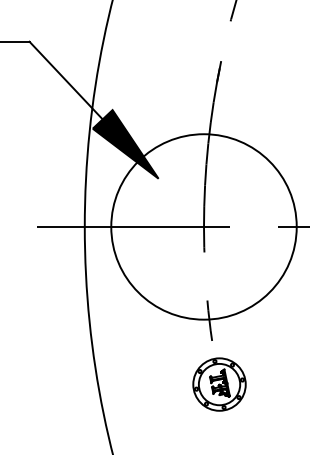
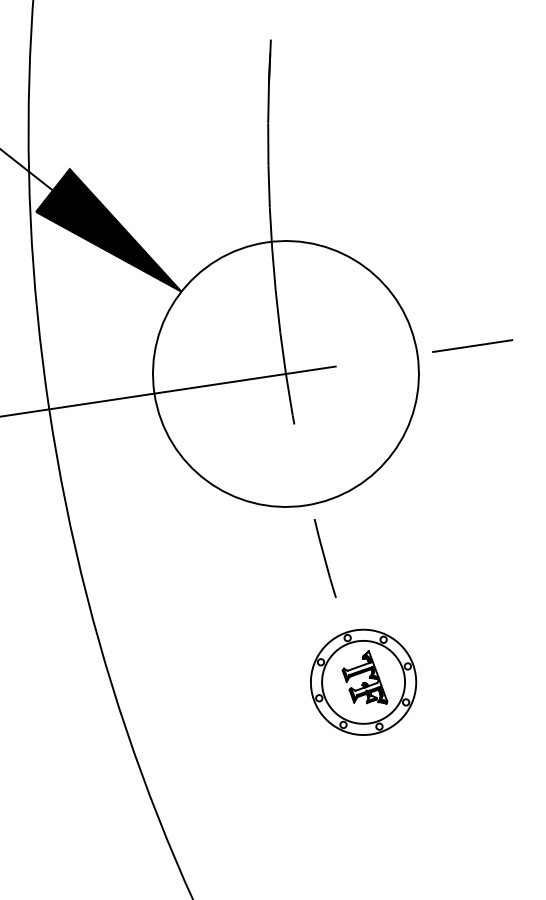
circle: (203, 226) -> (284, 373), size x0.71

